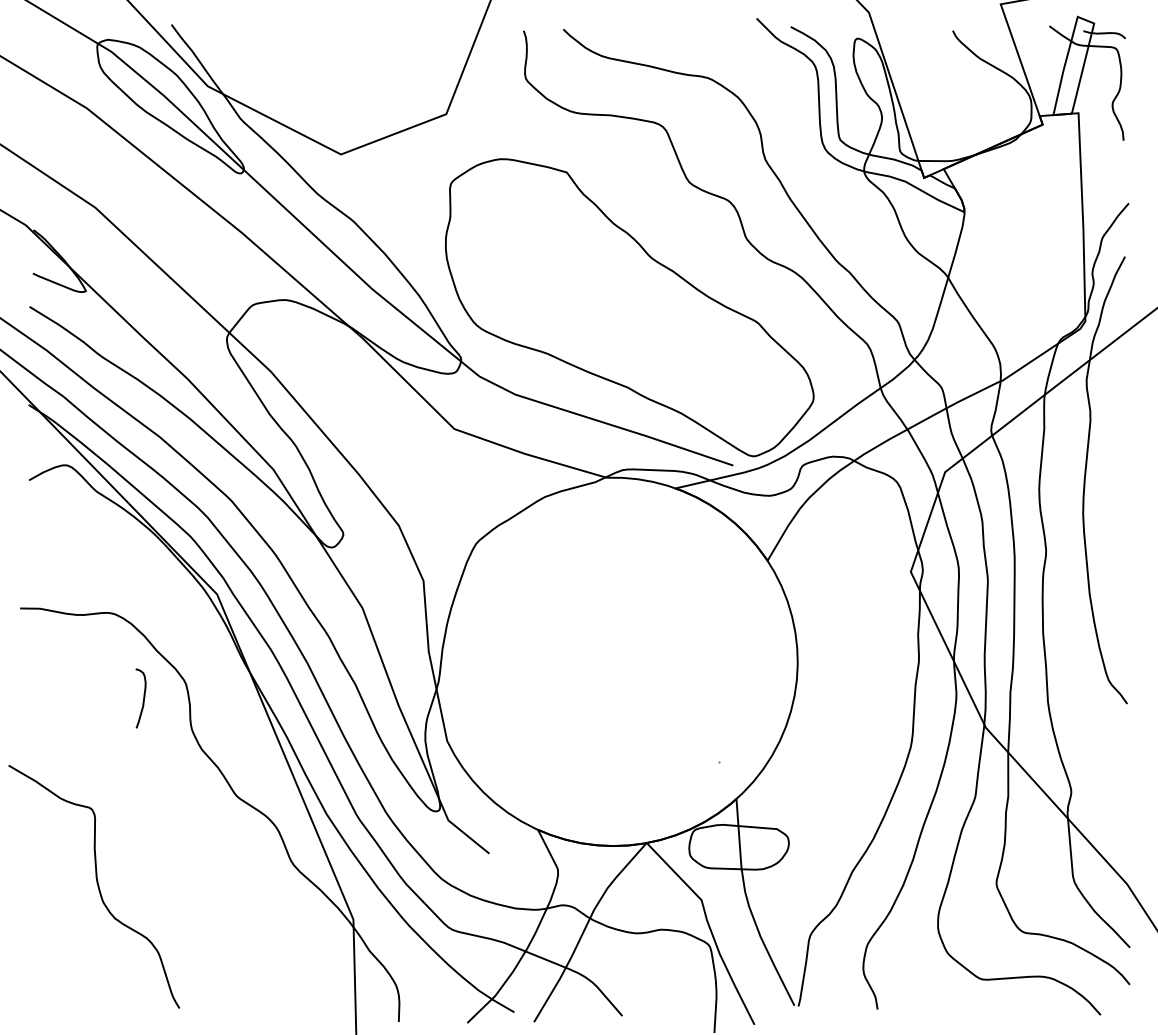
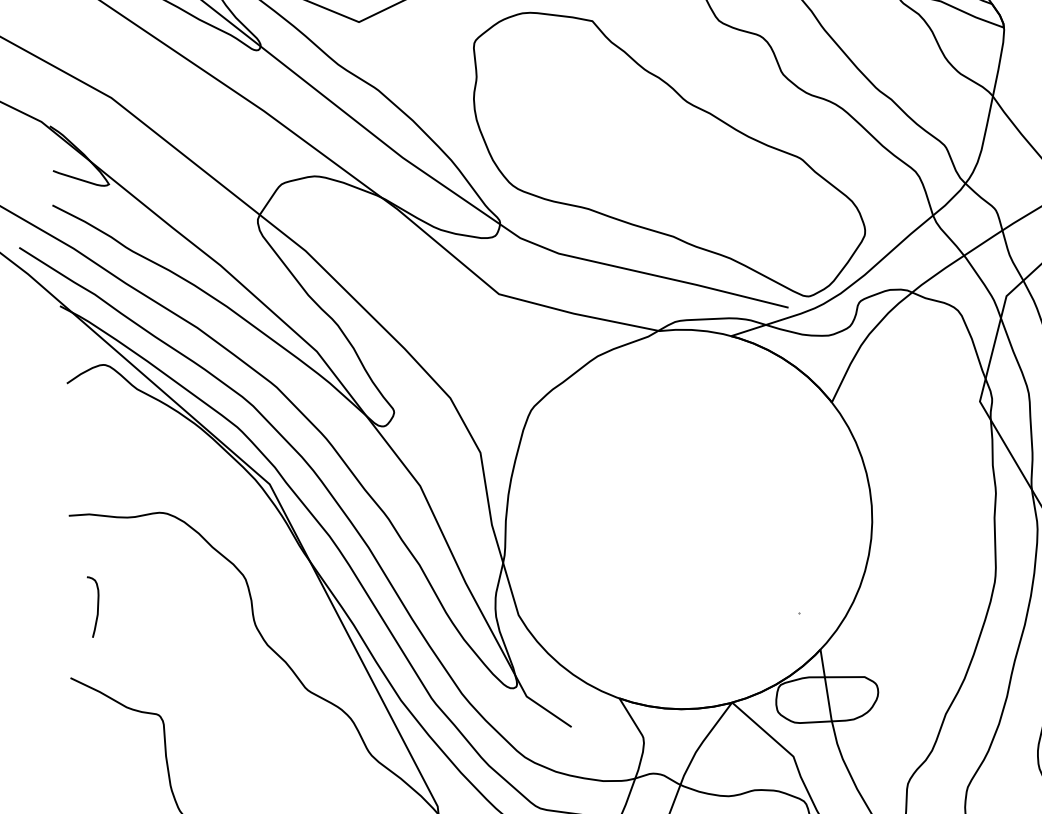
curve: (143, 698) -> (97, 606), moved

